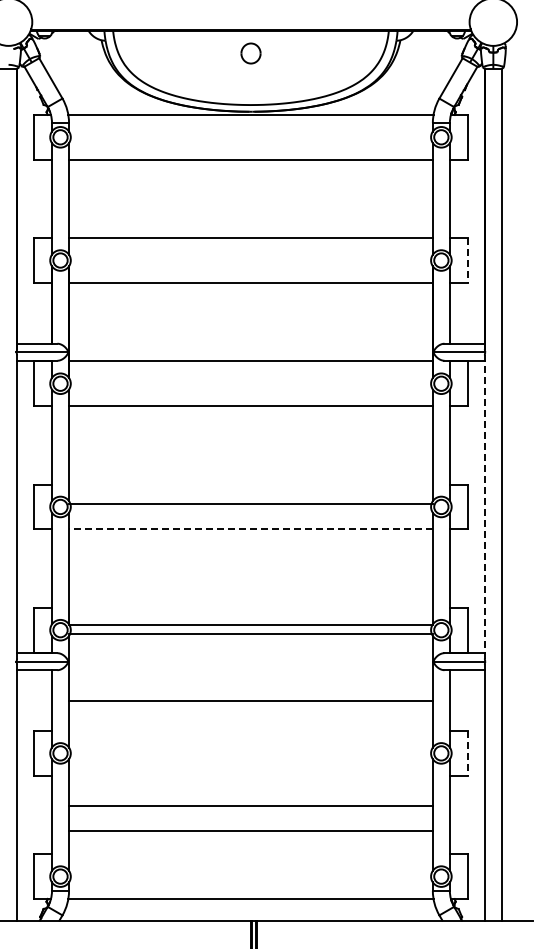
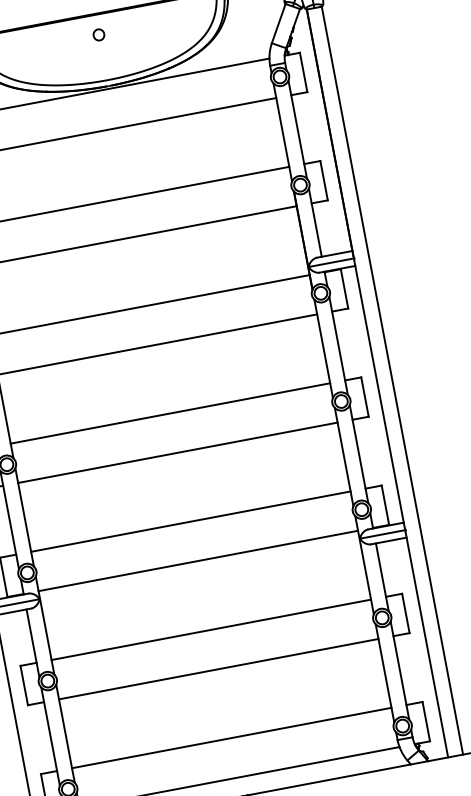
part: (250, 53) -> (98, 35), size x0.62
line: (468, 261) -> (324, 181), dashed -> solid
line: (250, 503) -> (170, 413), moved
line: (484, 506) -> (379, 393), dashed -> solid
line: (250, 529) -> (177, 452), dashed -> solid
line: (250, 624) -> (190, 521), moved
line: (250, 633) -> (197, 560), moved
line: (250, 701) -> (211, 630), moved
line: (468, 753) -> (406, 613), dashed -> solid
line: (250, 805) -> (218, 668), moved
line: (250, 831) -> (231, 738), moved

